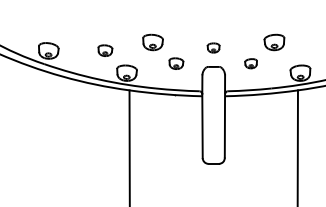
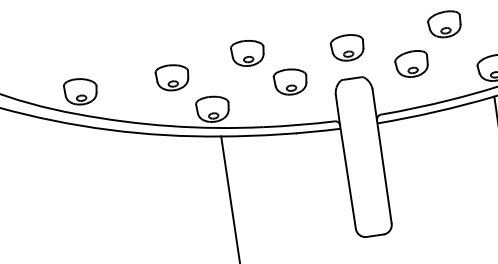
part: (213, 47) -> (347, 47), size x1.67
part: (105, 50) -> (172, 77), size x1.43
part: (176, 63) -> (291, 81), size x1.43
part: (250, 63) -> (410, 64), size x1.67

